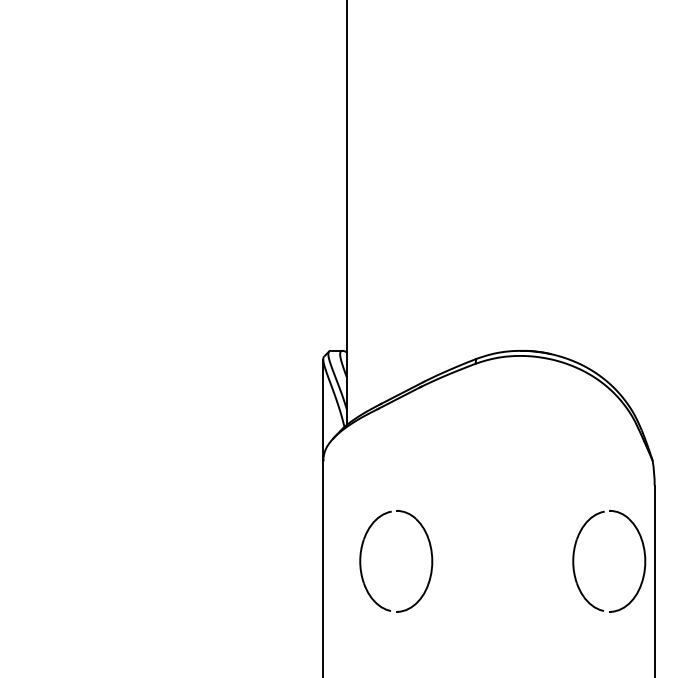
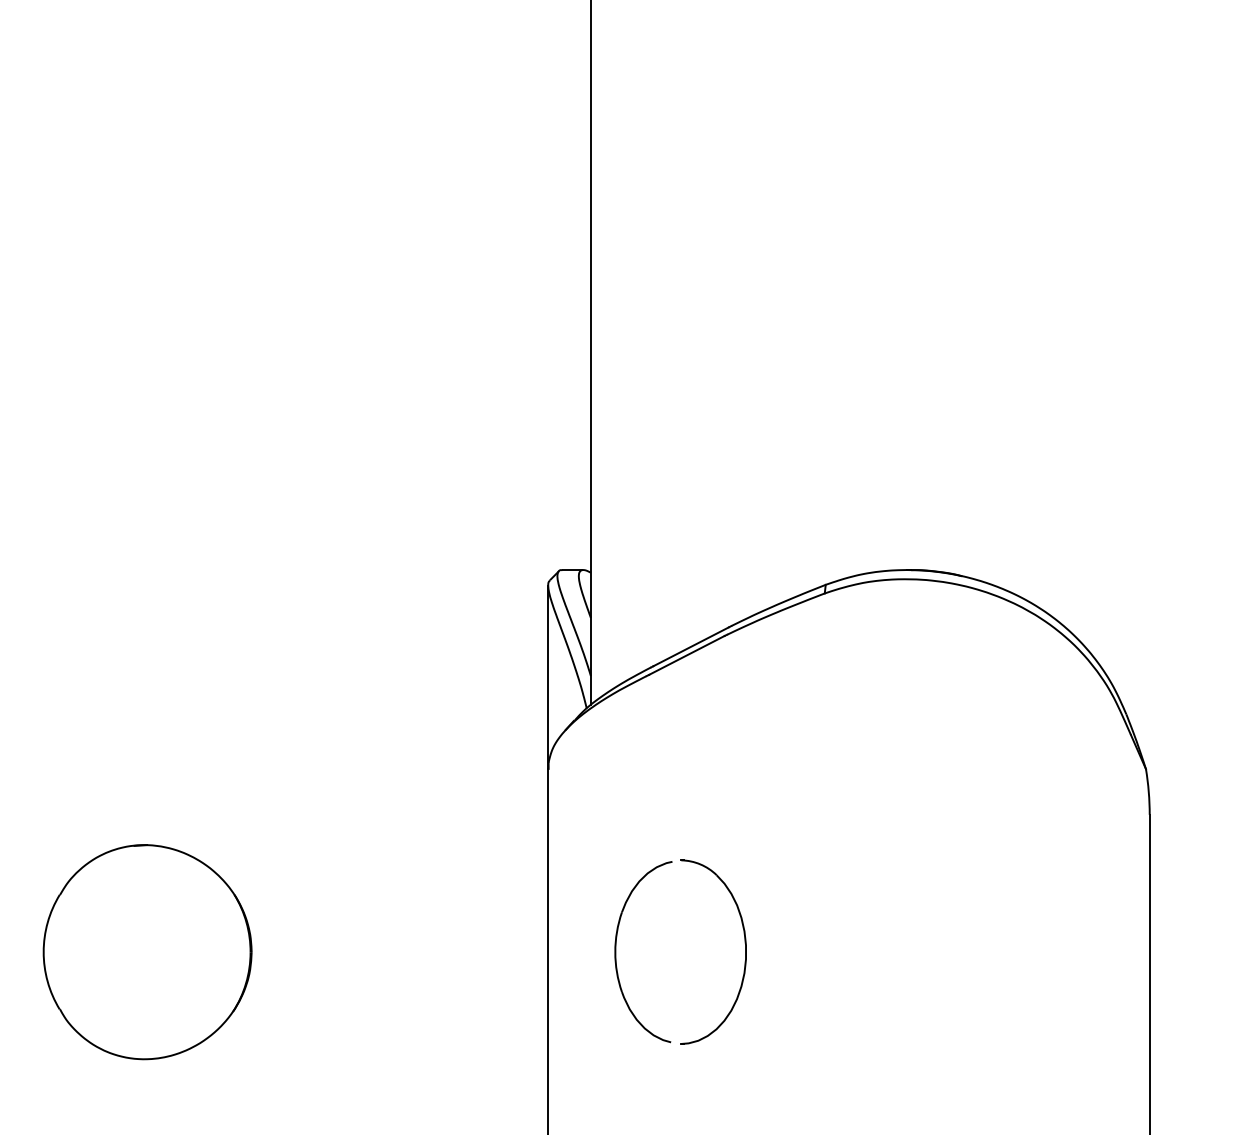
part: (643, 553) -> (1129, 937), removed
part: (102, 561) -> (147, 952), added

